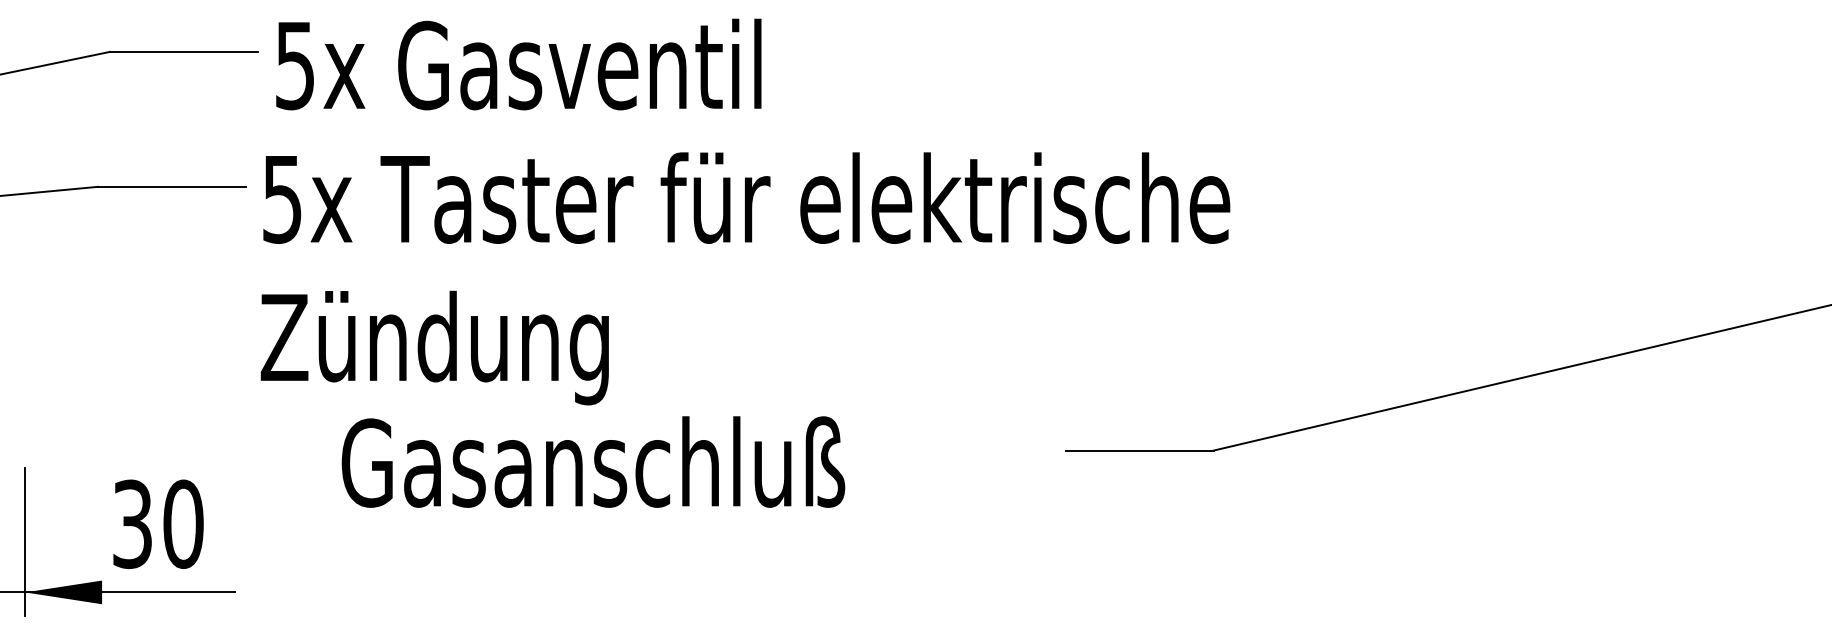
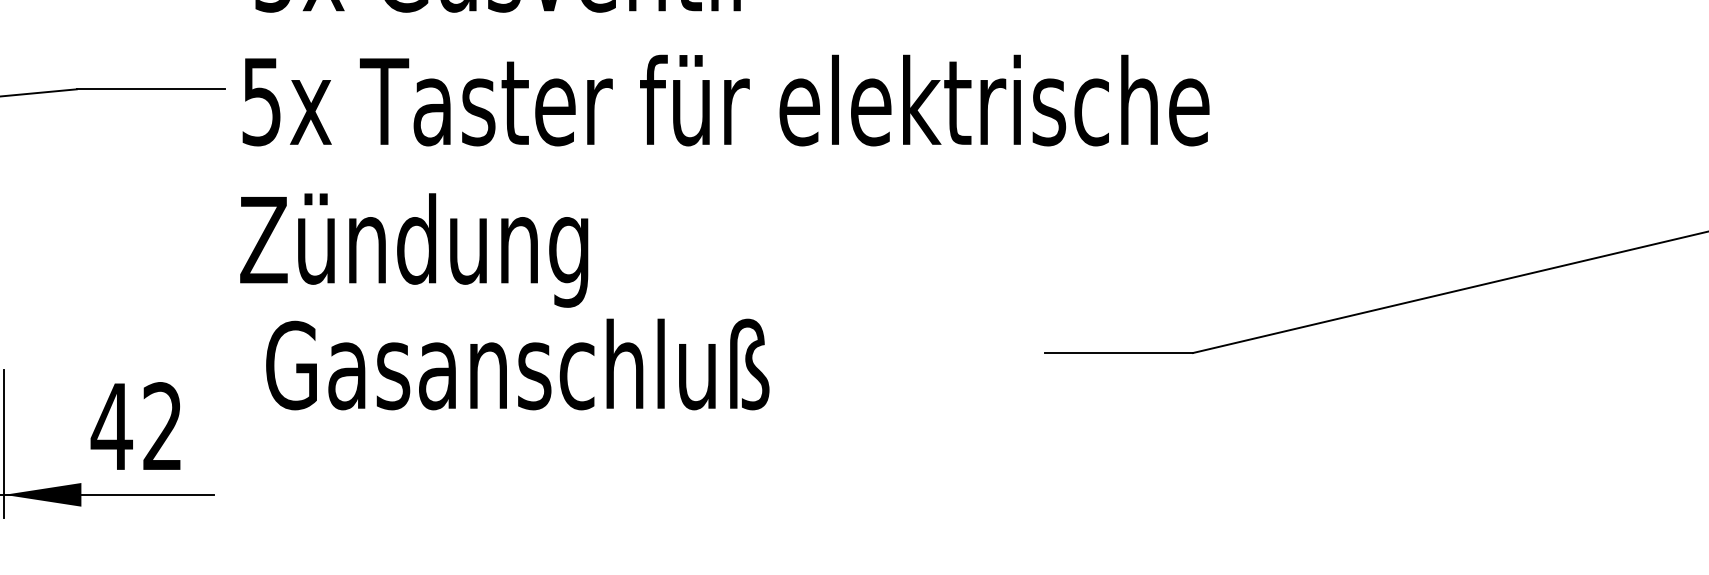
text: (593, 461) -> (517, 363), moved
text: (157, 524) -> (136, 426), 30 -> 42

